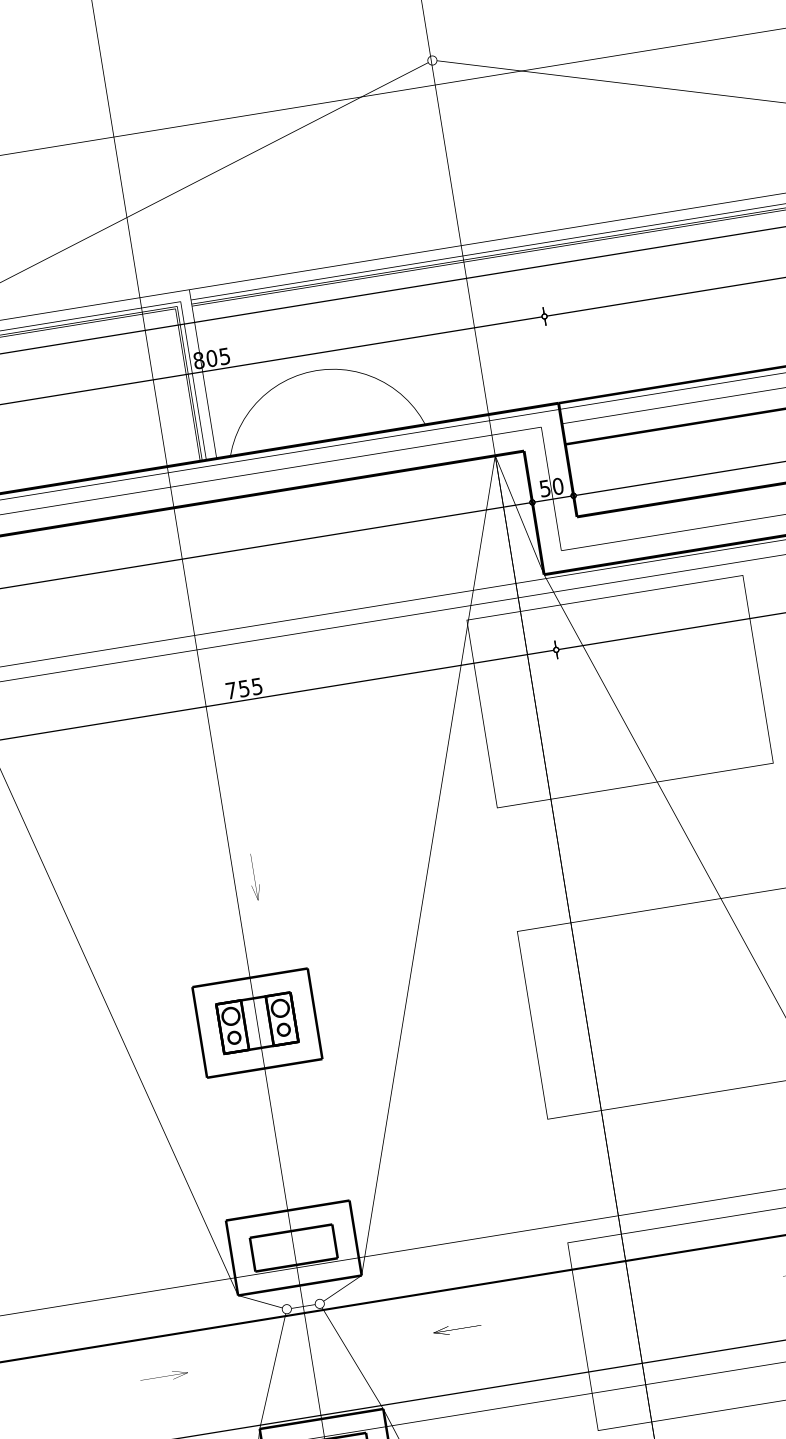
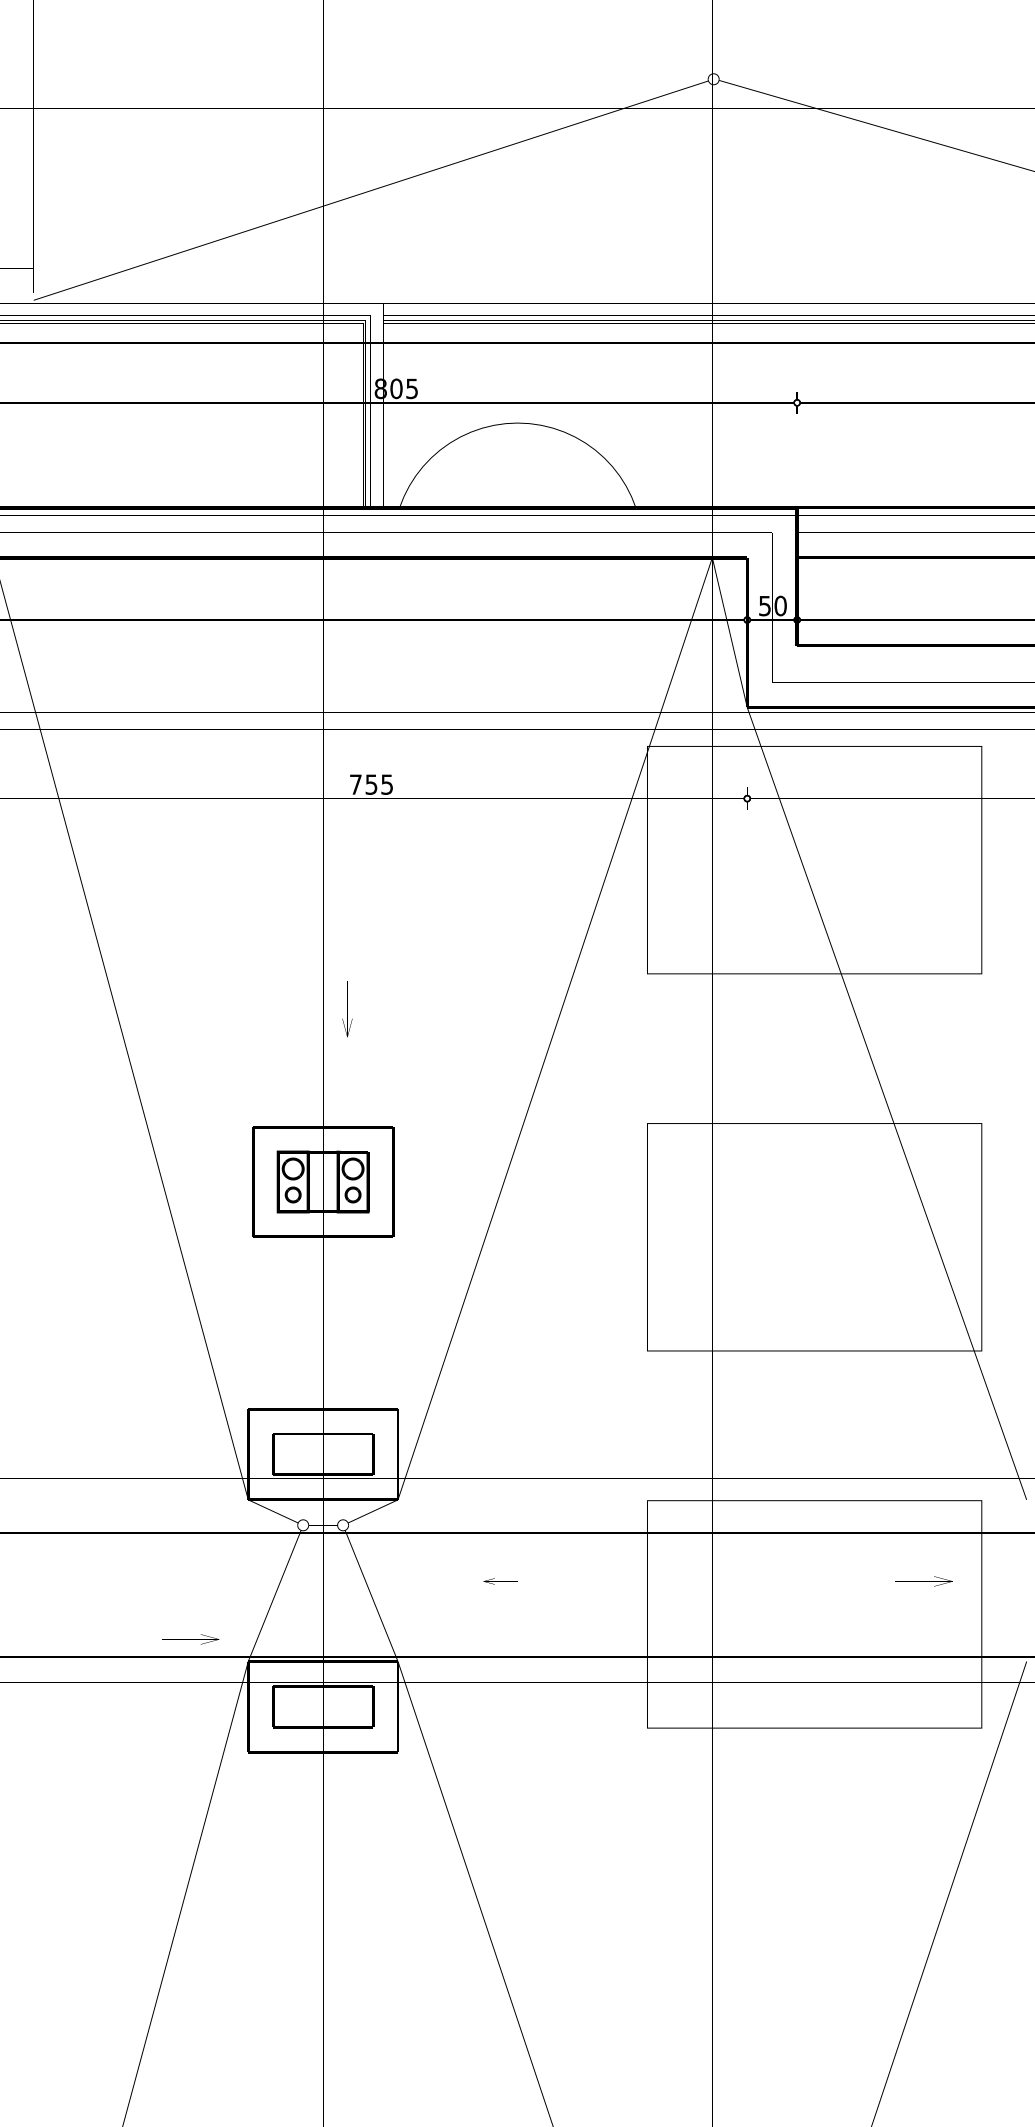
part: (457, 1329) -> (500, 1581), size x0.6
part: (164, 1376) -> (190, 1639), moved

